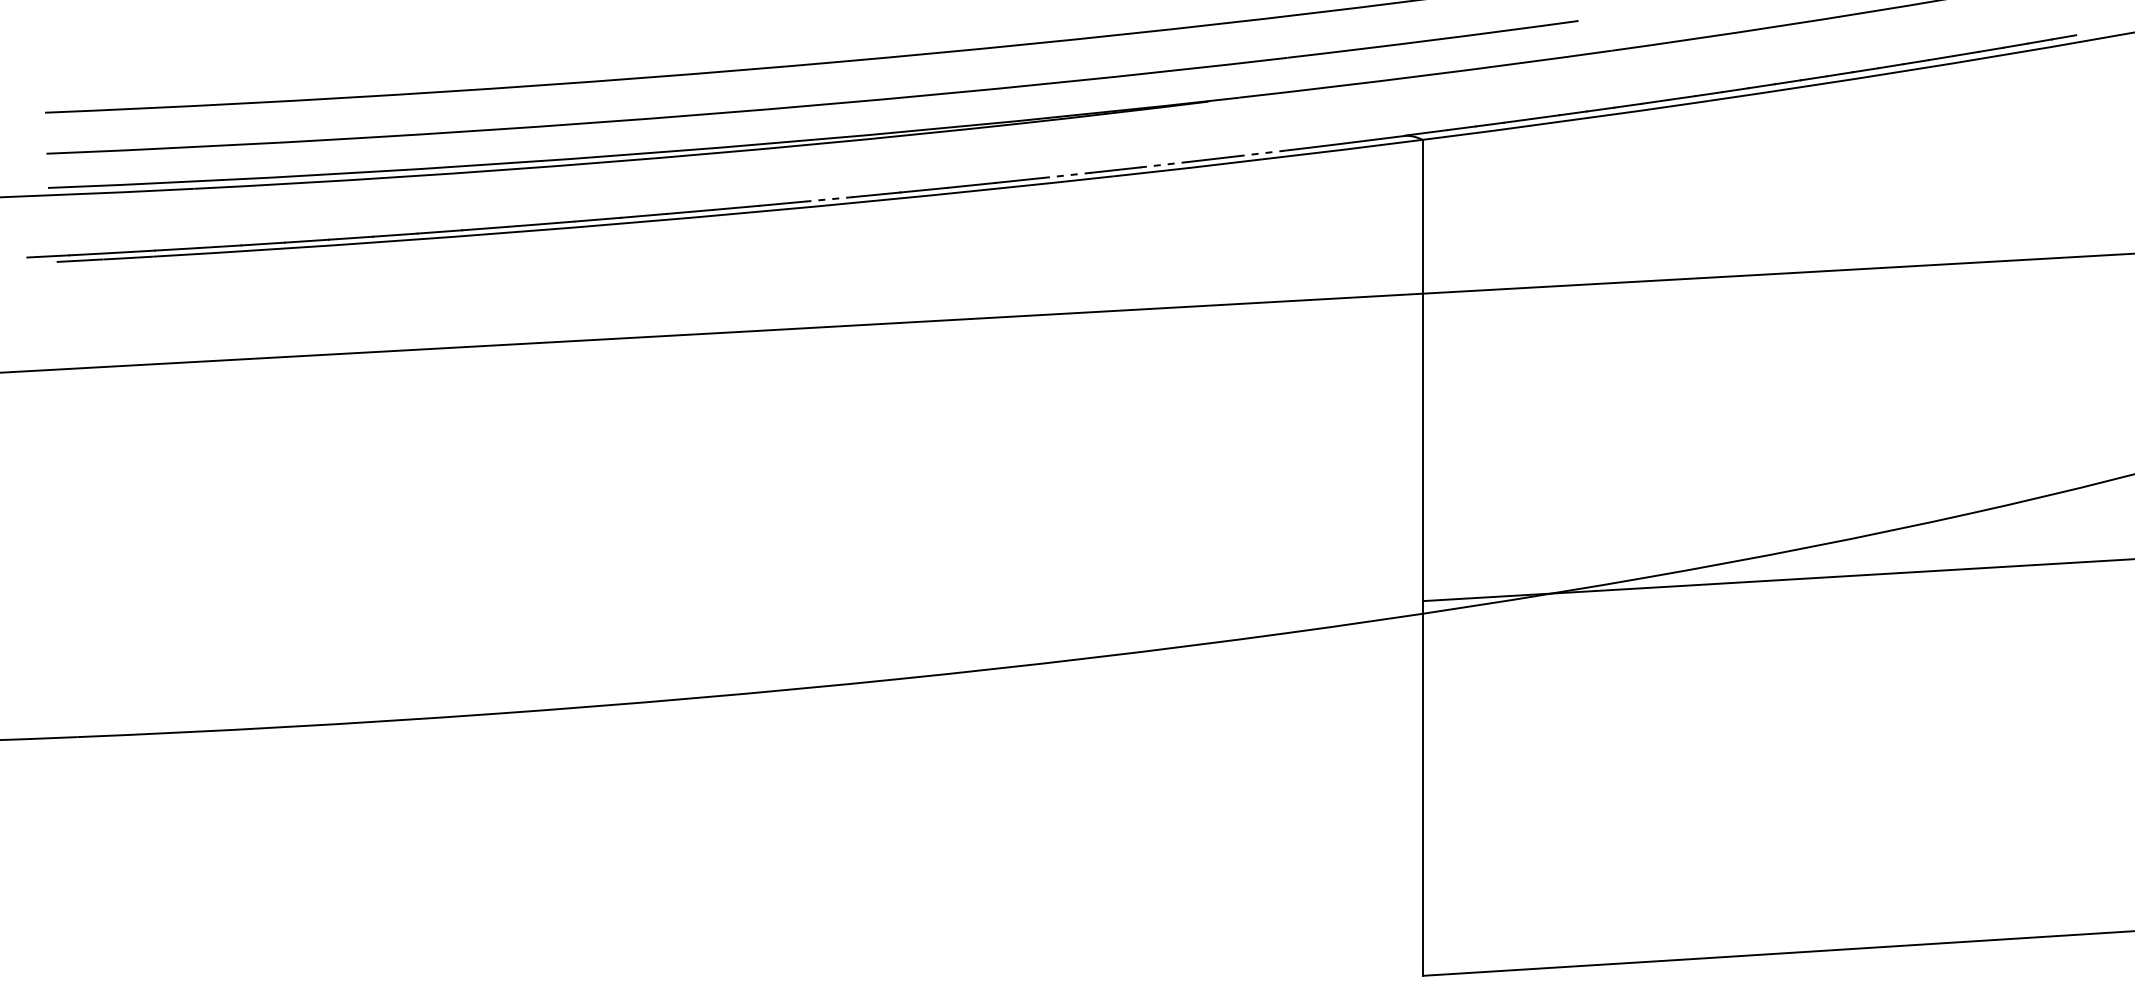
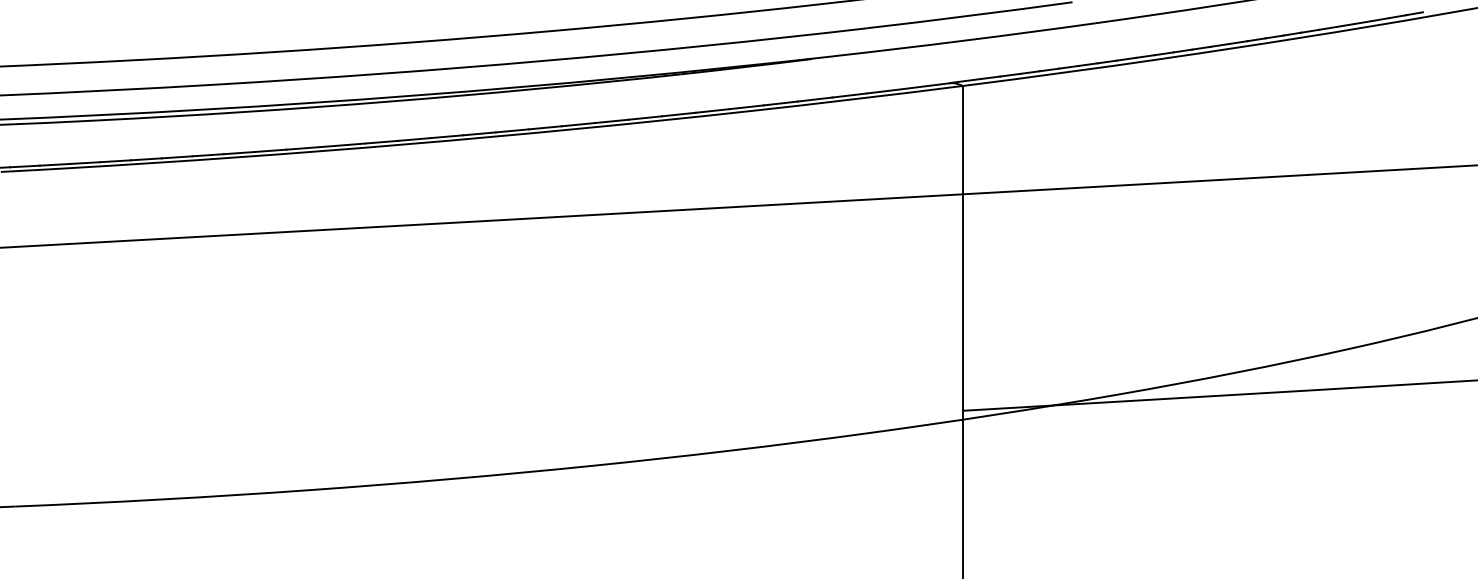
line: (1261, 153) -> (849, 95), dashed -> solid
line: (1163, 164) -> (780, 103), dashed -> solid
line: (1067, 175) -> (712, 111), dashed -> solid
line: (829, 199) -> (545, 127), dashed -> solid

